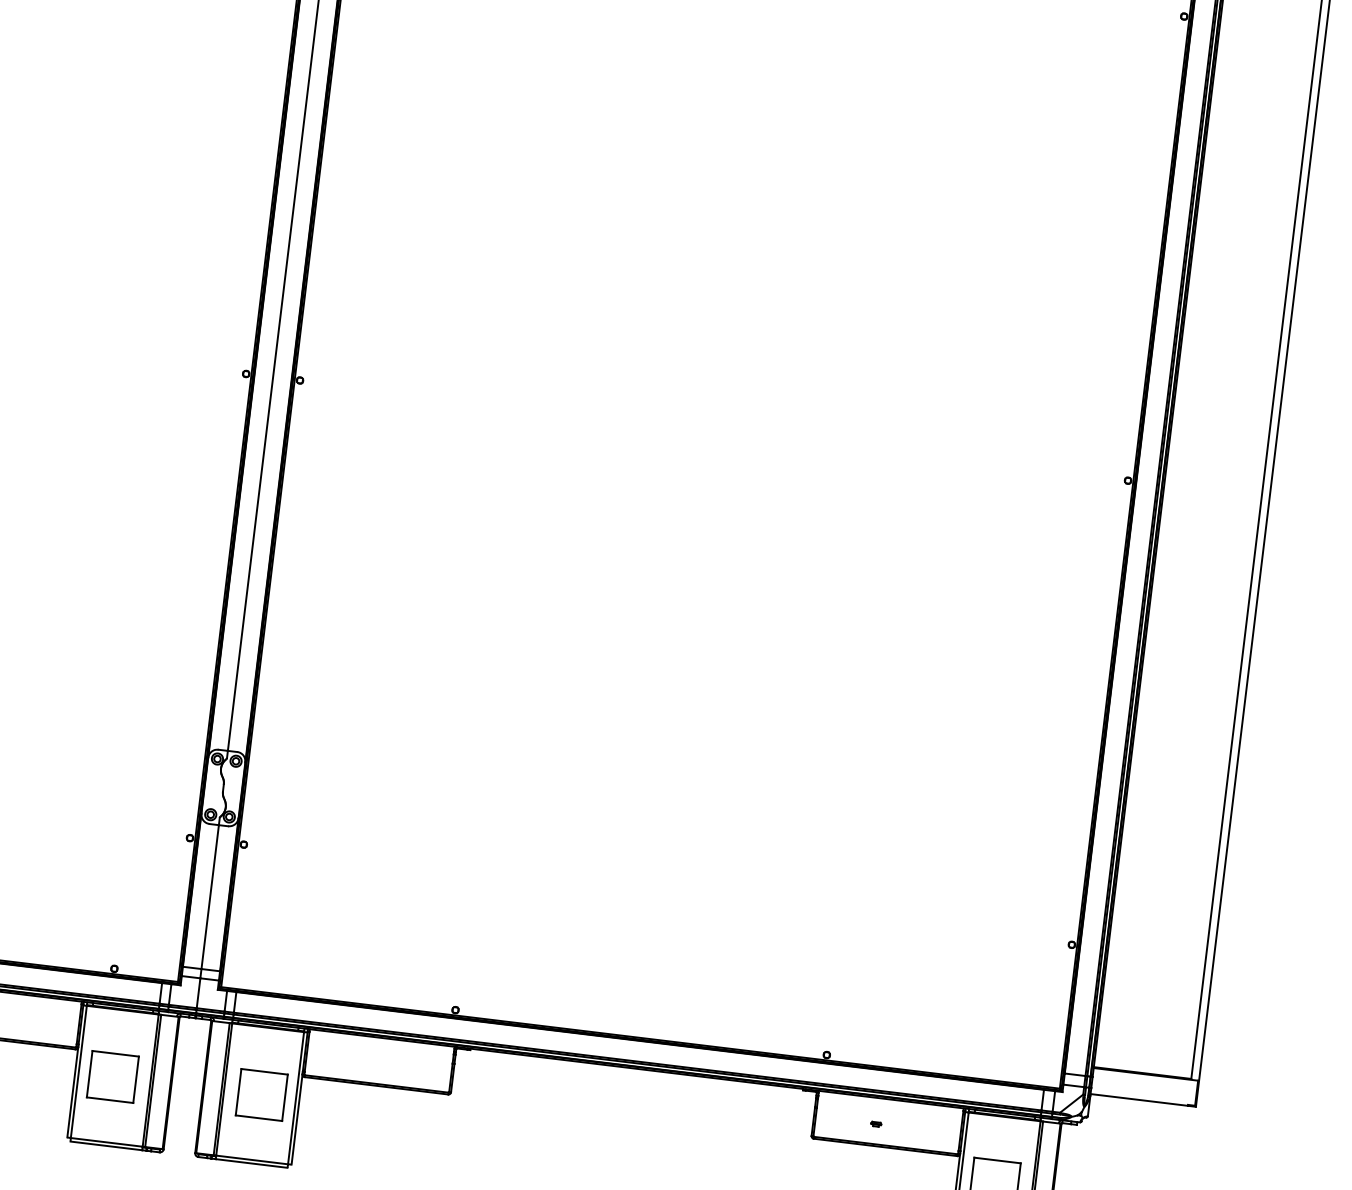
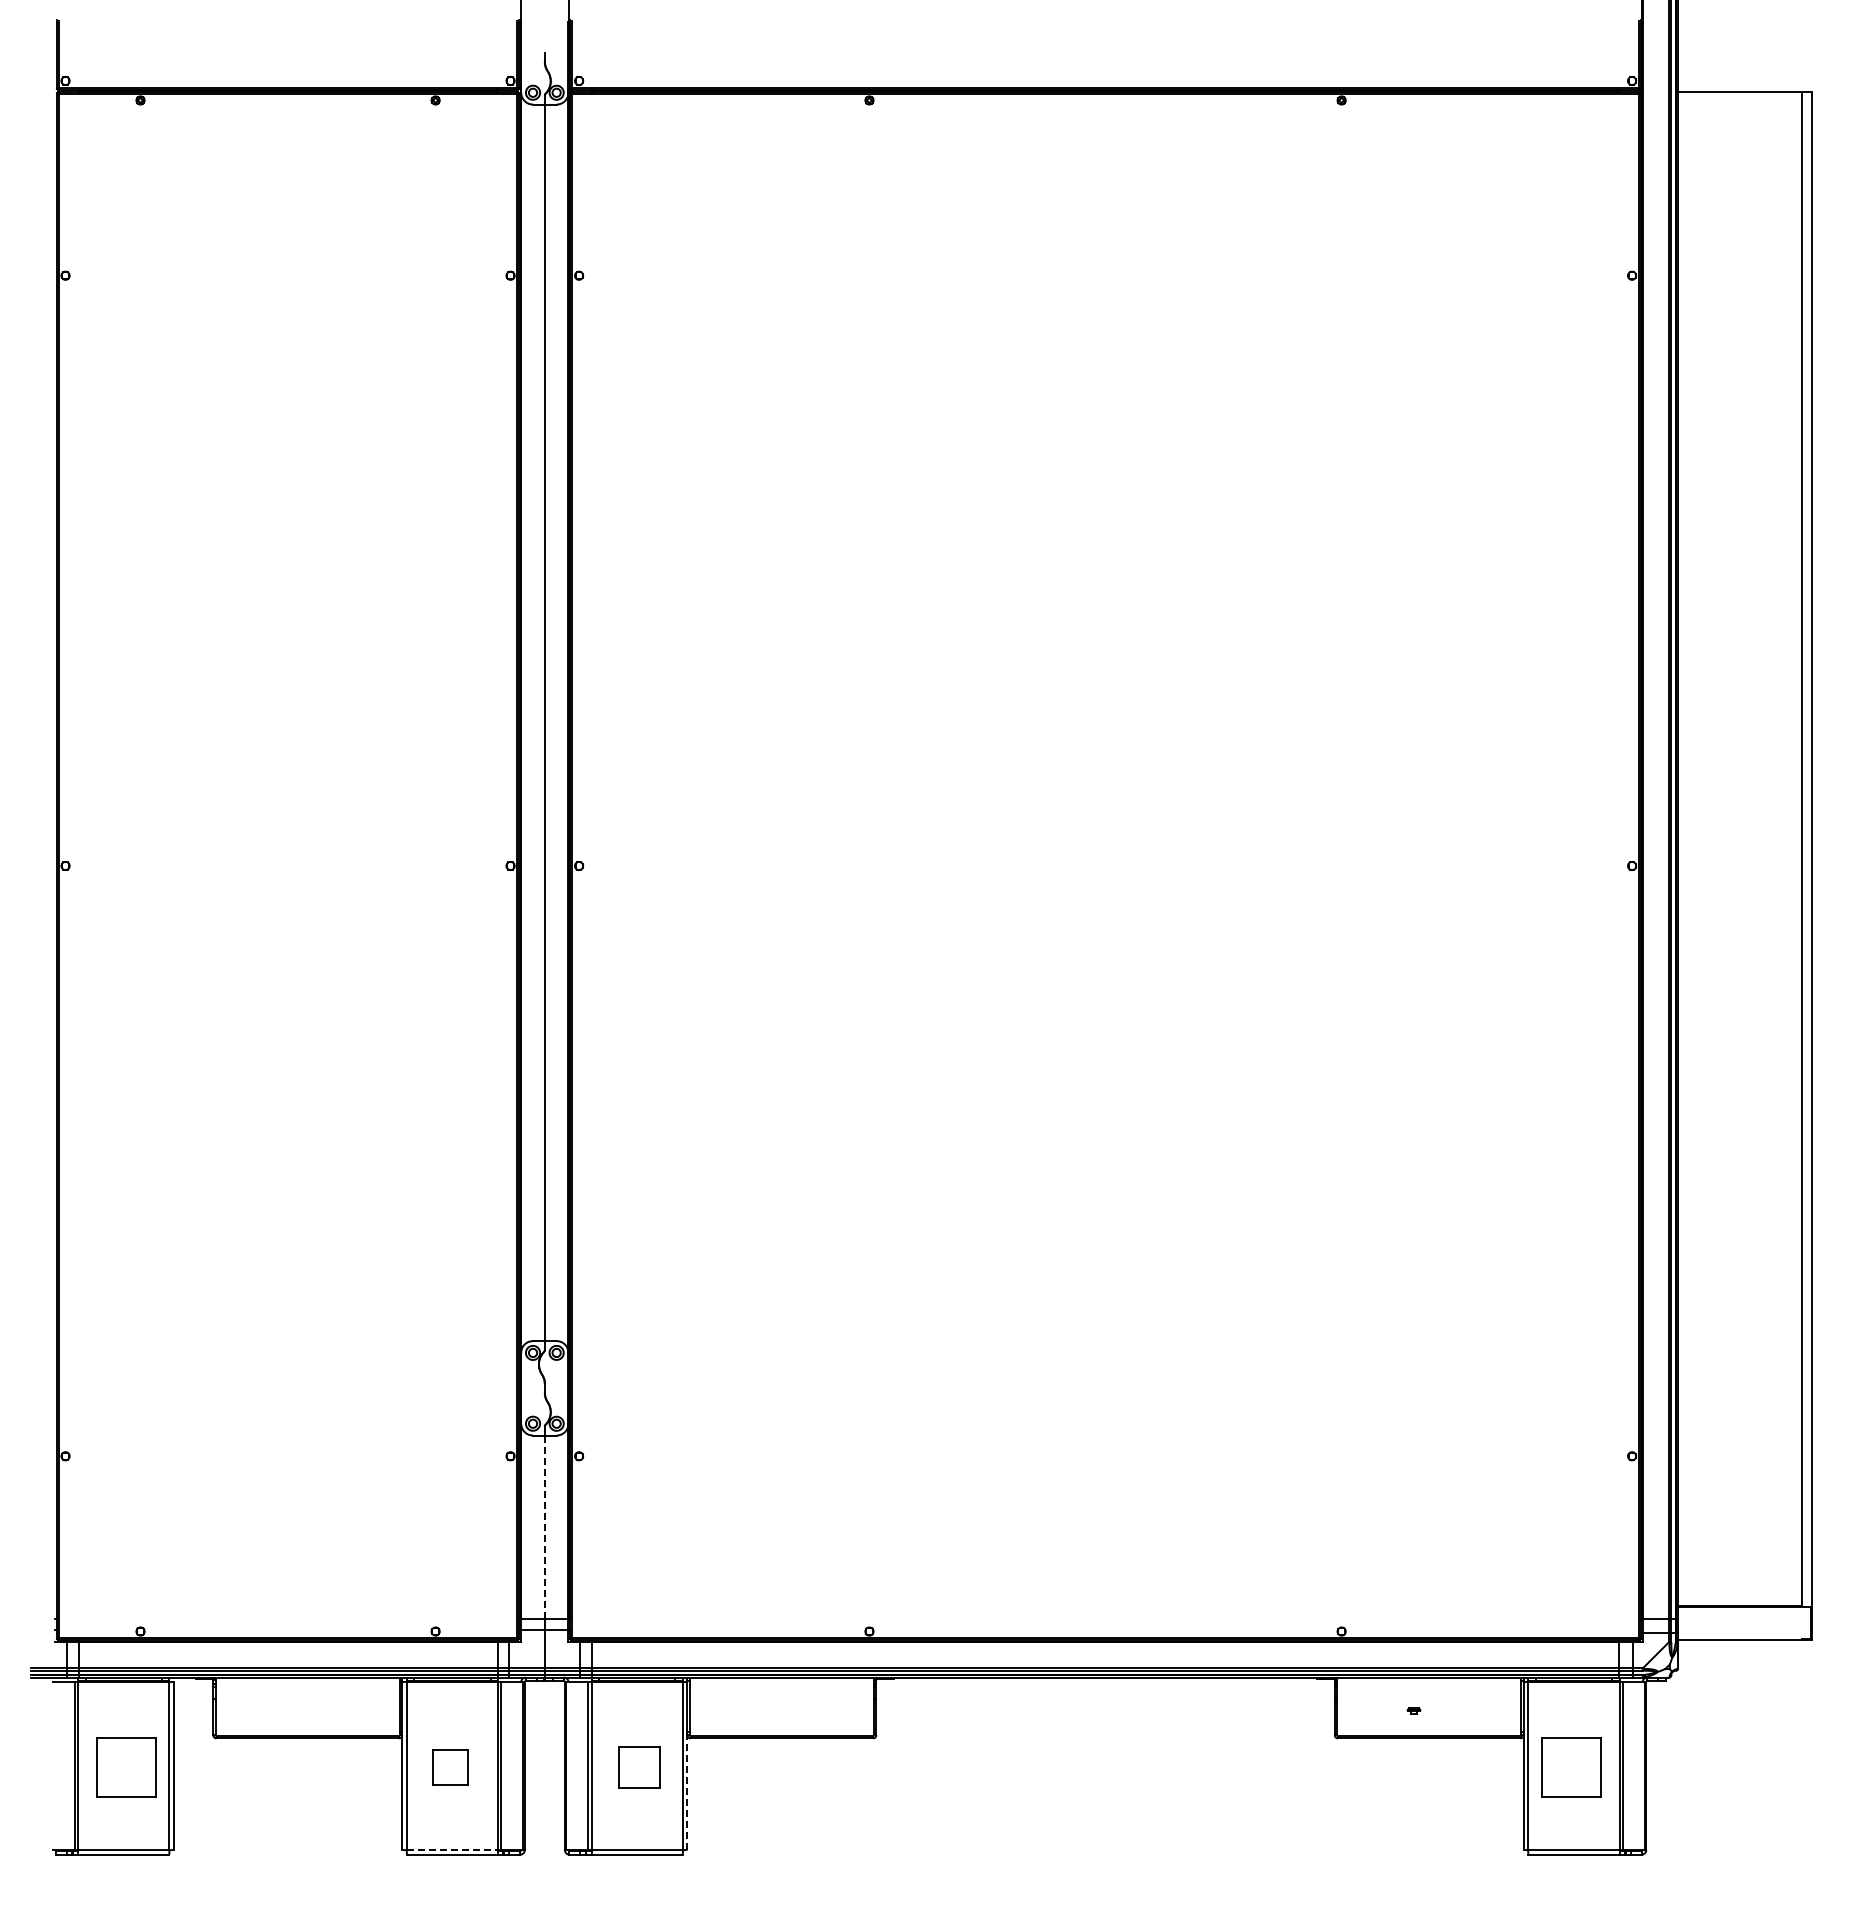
line: (209, 897) -> (544, 1527), solid -> dashed
part: (113, 1077) -> (450, 1767), size x0.6
part: (261, 1095) -> (639, 1767), size x0.7
line: (297, 1119) -> (687, 1792), solid -> dashed
line: (106, 1142) -> (452, 1850), solid -> dashed

